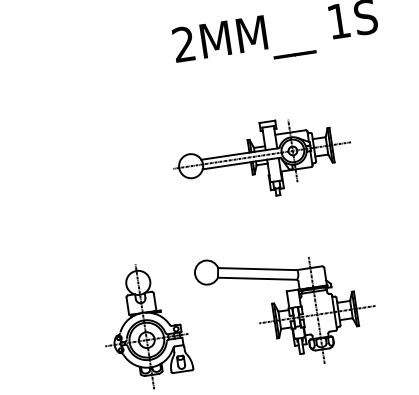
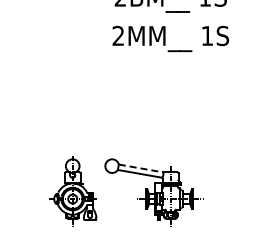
part: (261, 159) -> (152, 107), removed
line: (258, 269) -> (141, 168), solid -> dashed

